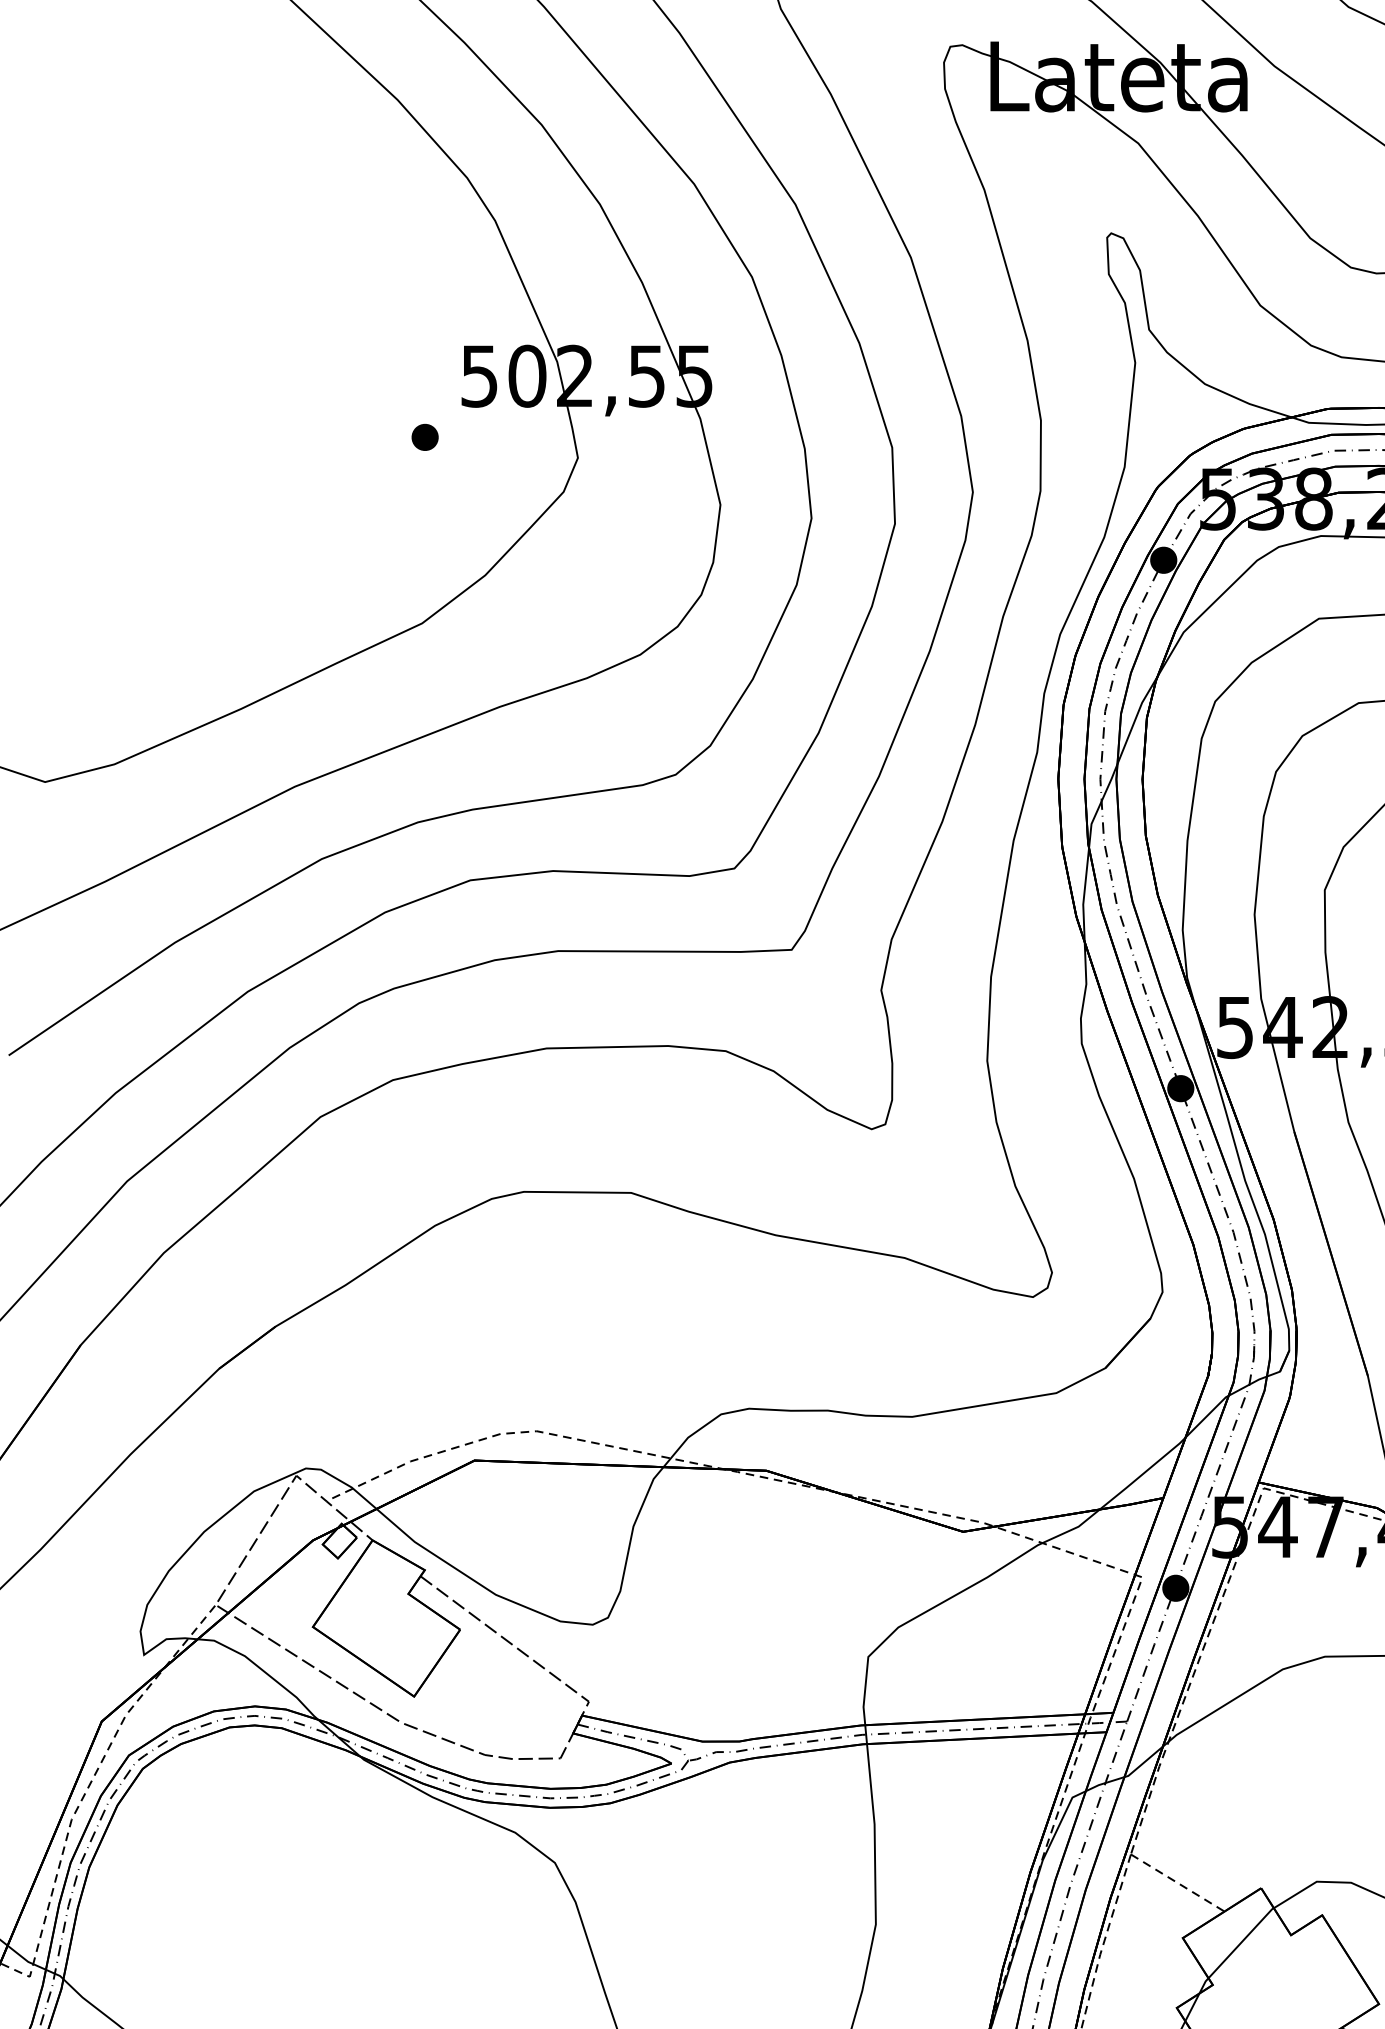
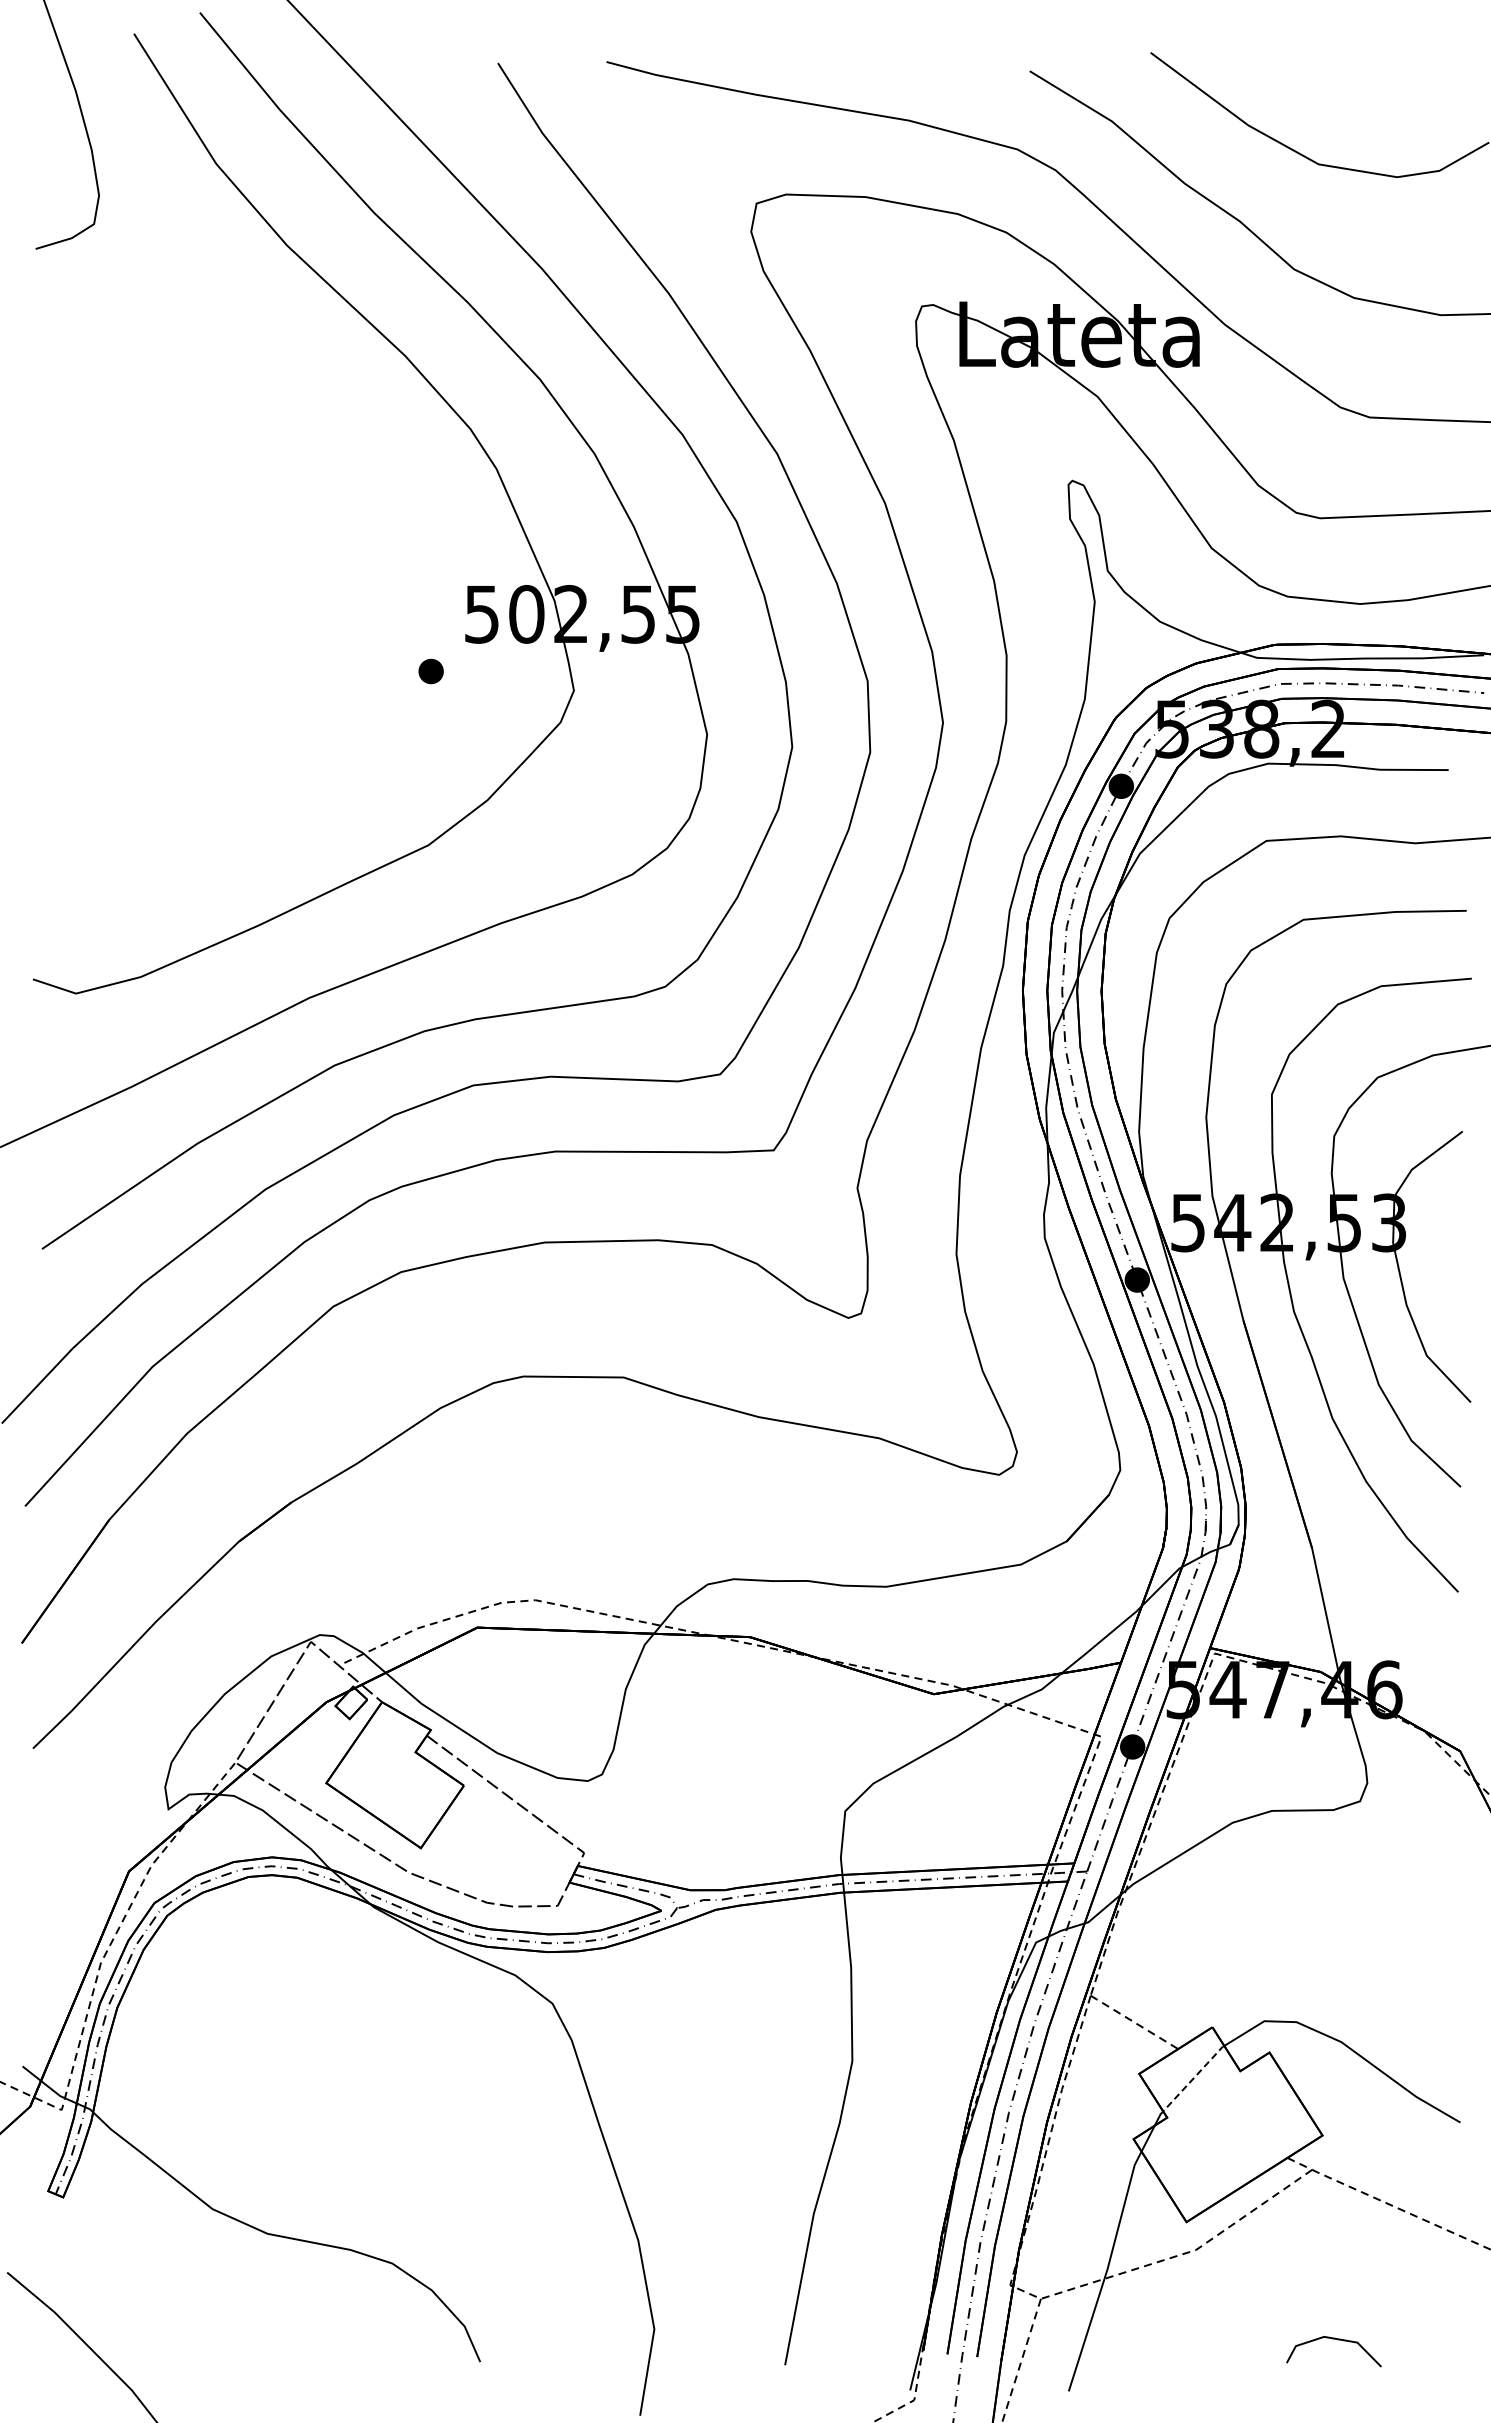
line: (1240, 1943) -> (1193, 2078), solid -> dashed

